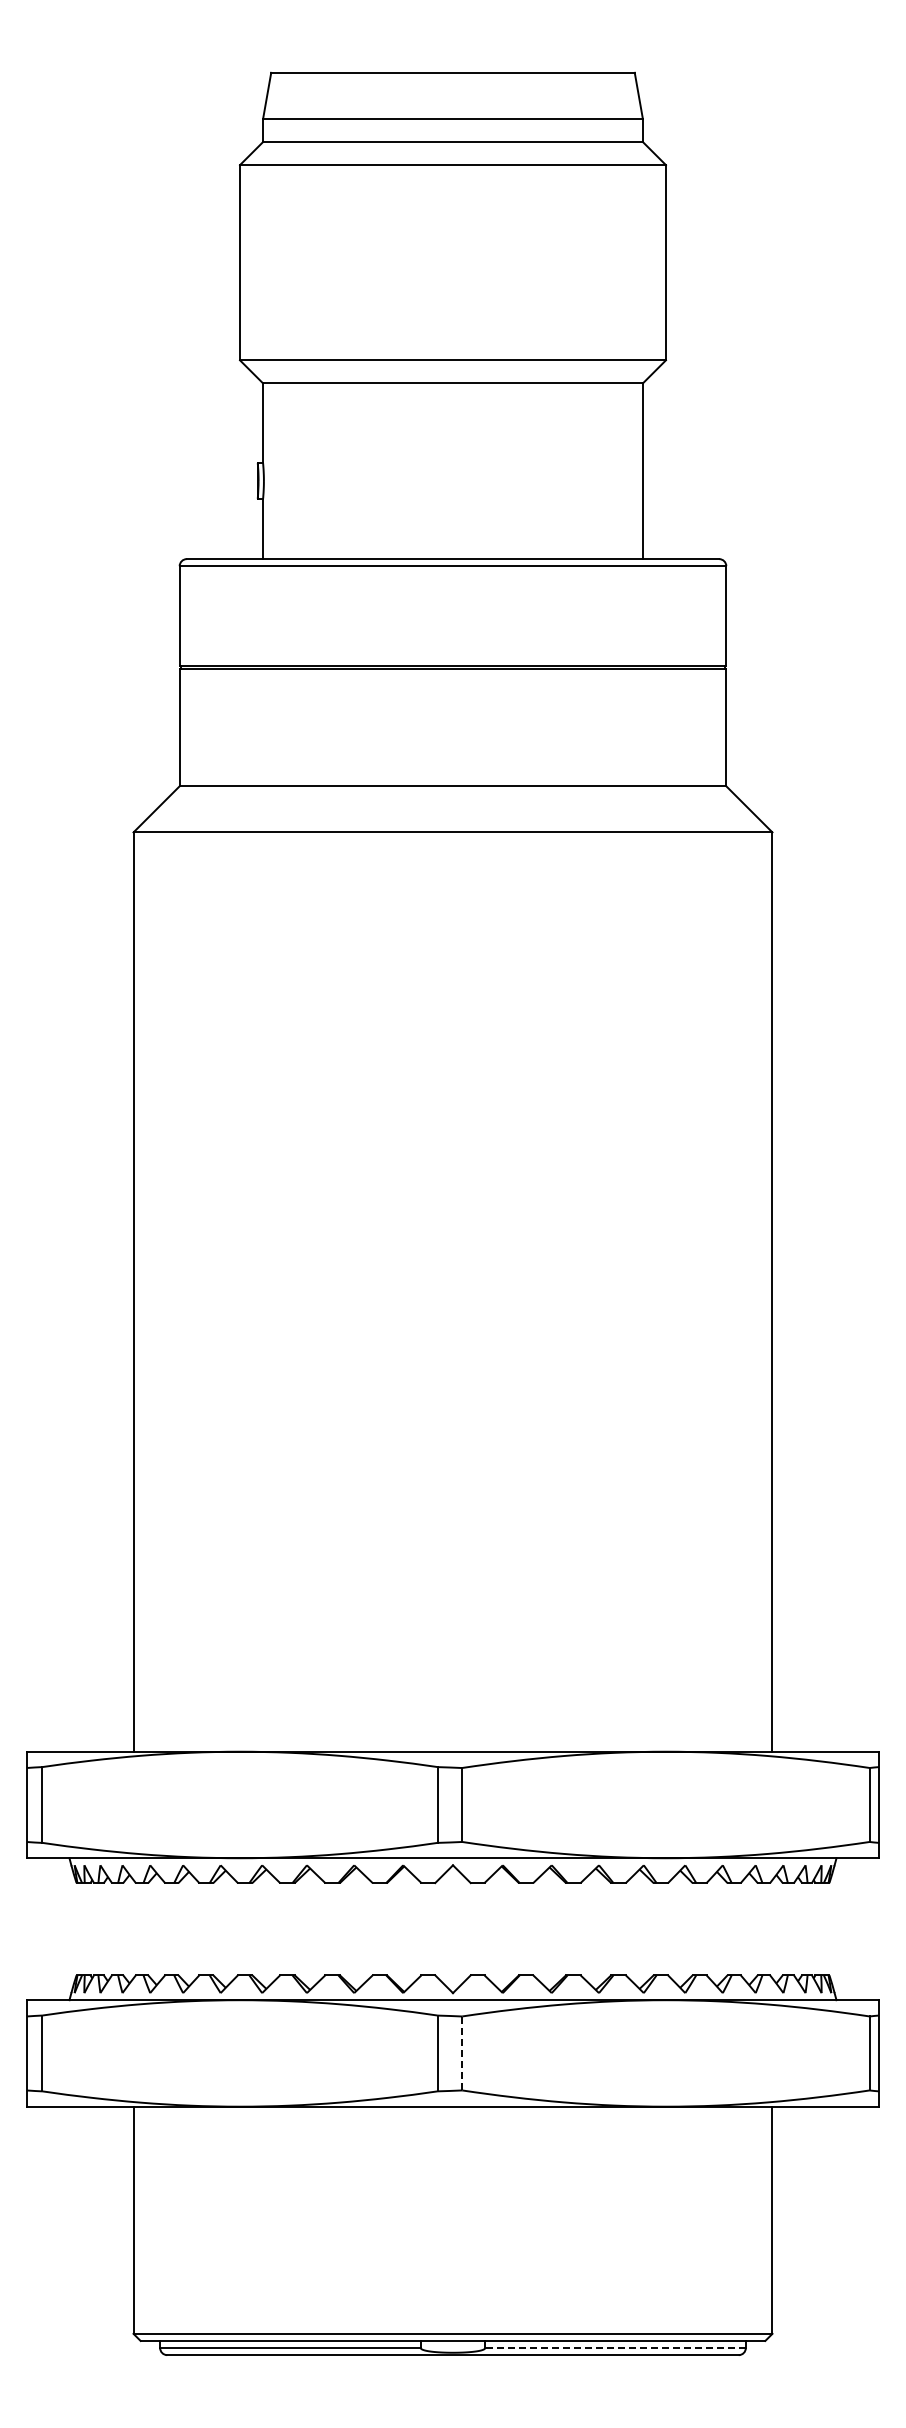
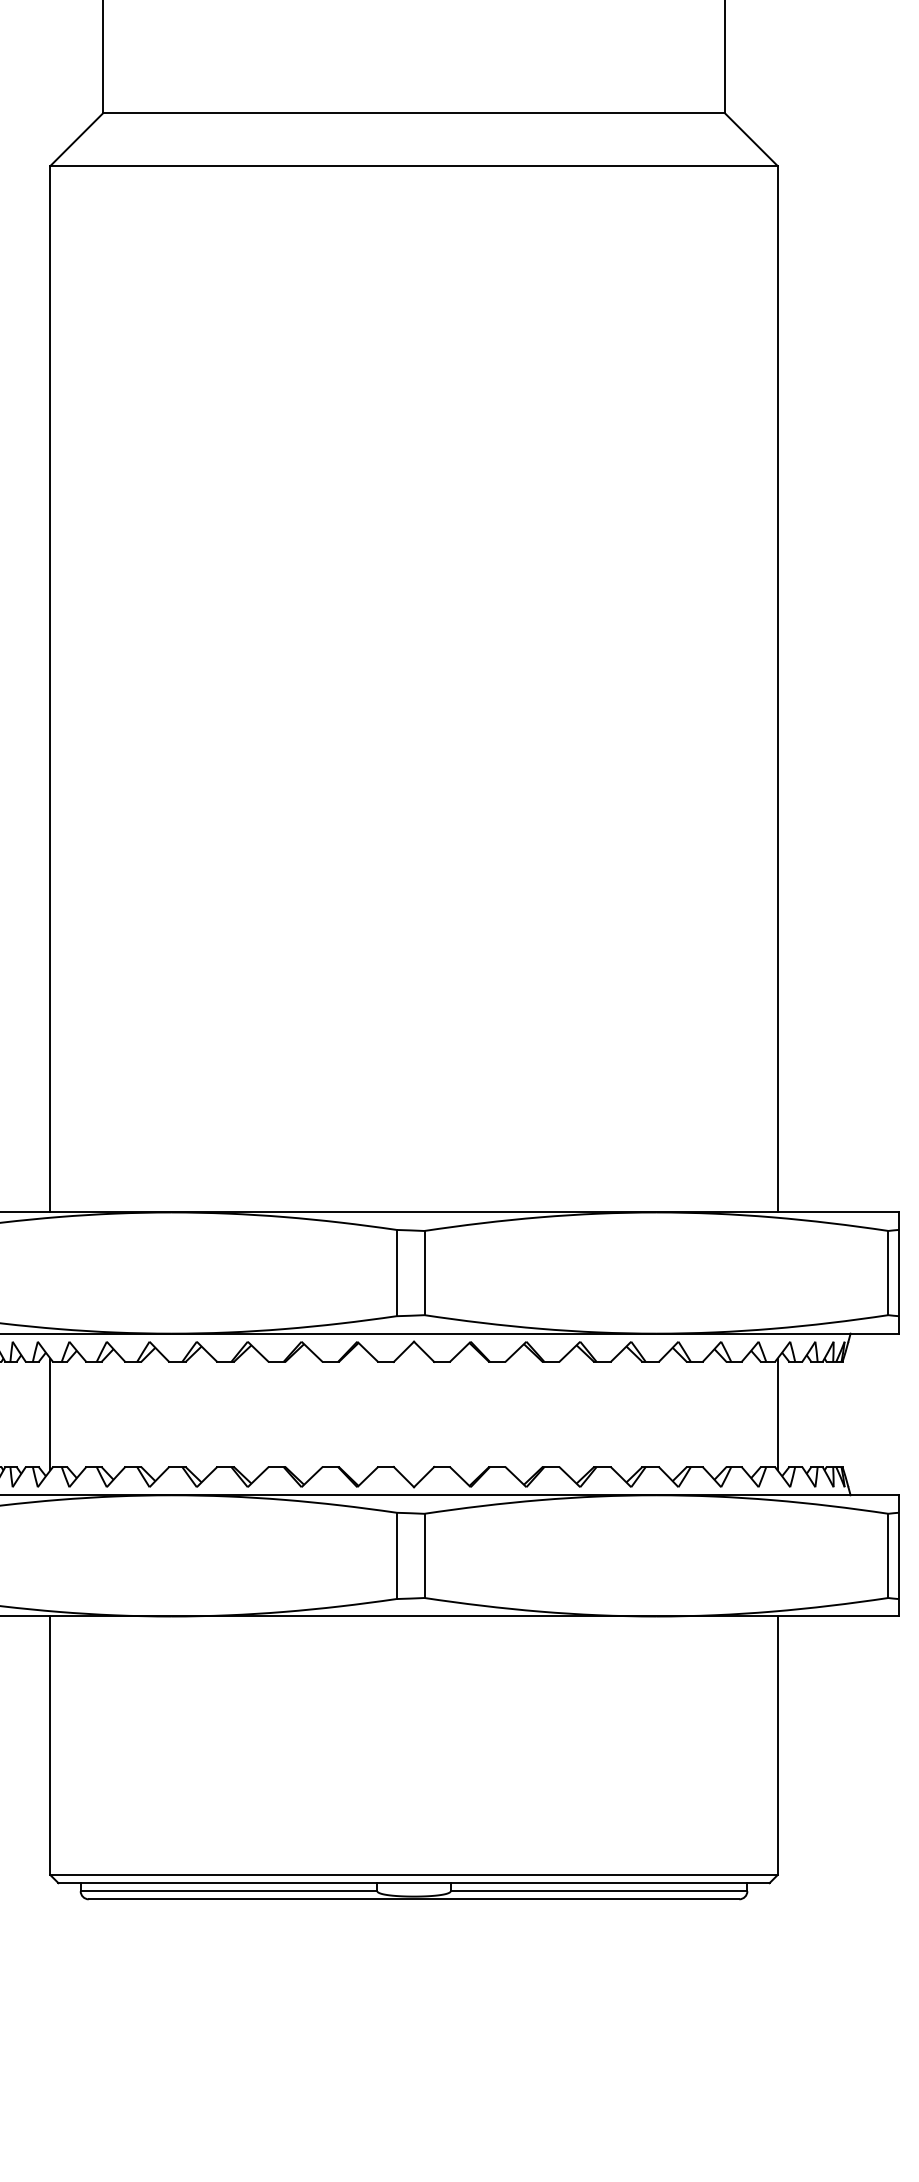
line: (133, 1929) -> (50, 1414), added
line: (772, 1929) -> (777, 1414), added
line: (462, 2053) -> (424, 1555), dashed -> solid
line: (615, 2348) -> (599, 1891), dashed -> solid

